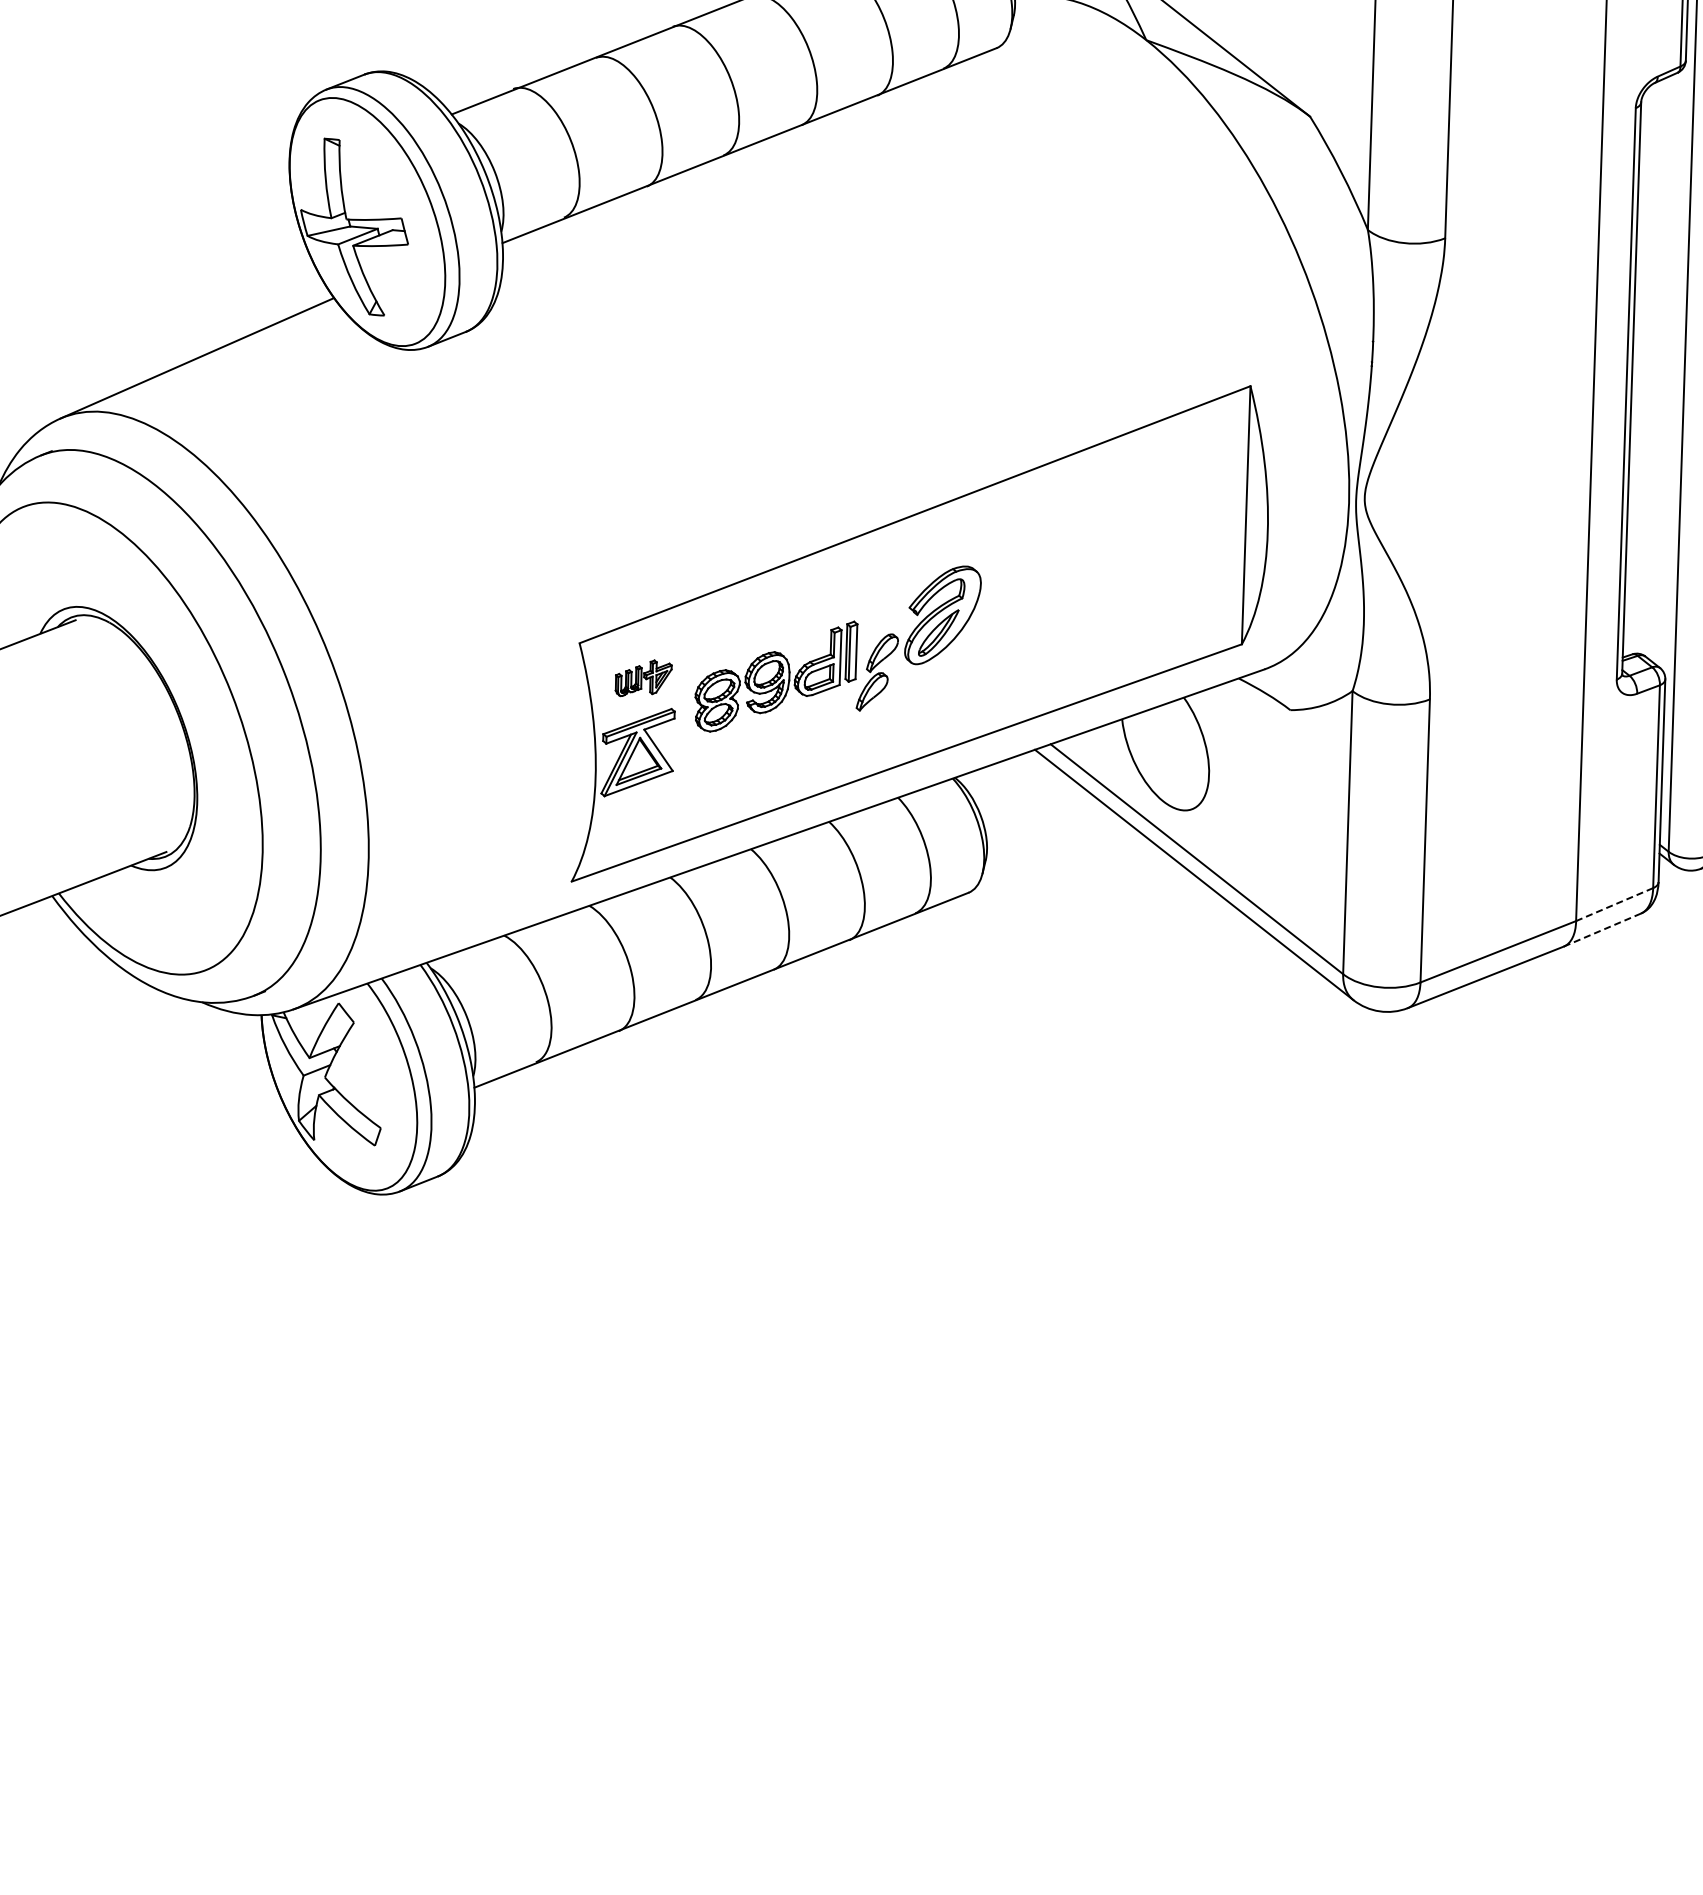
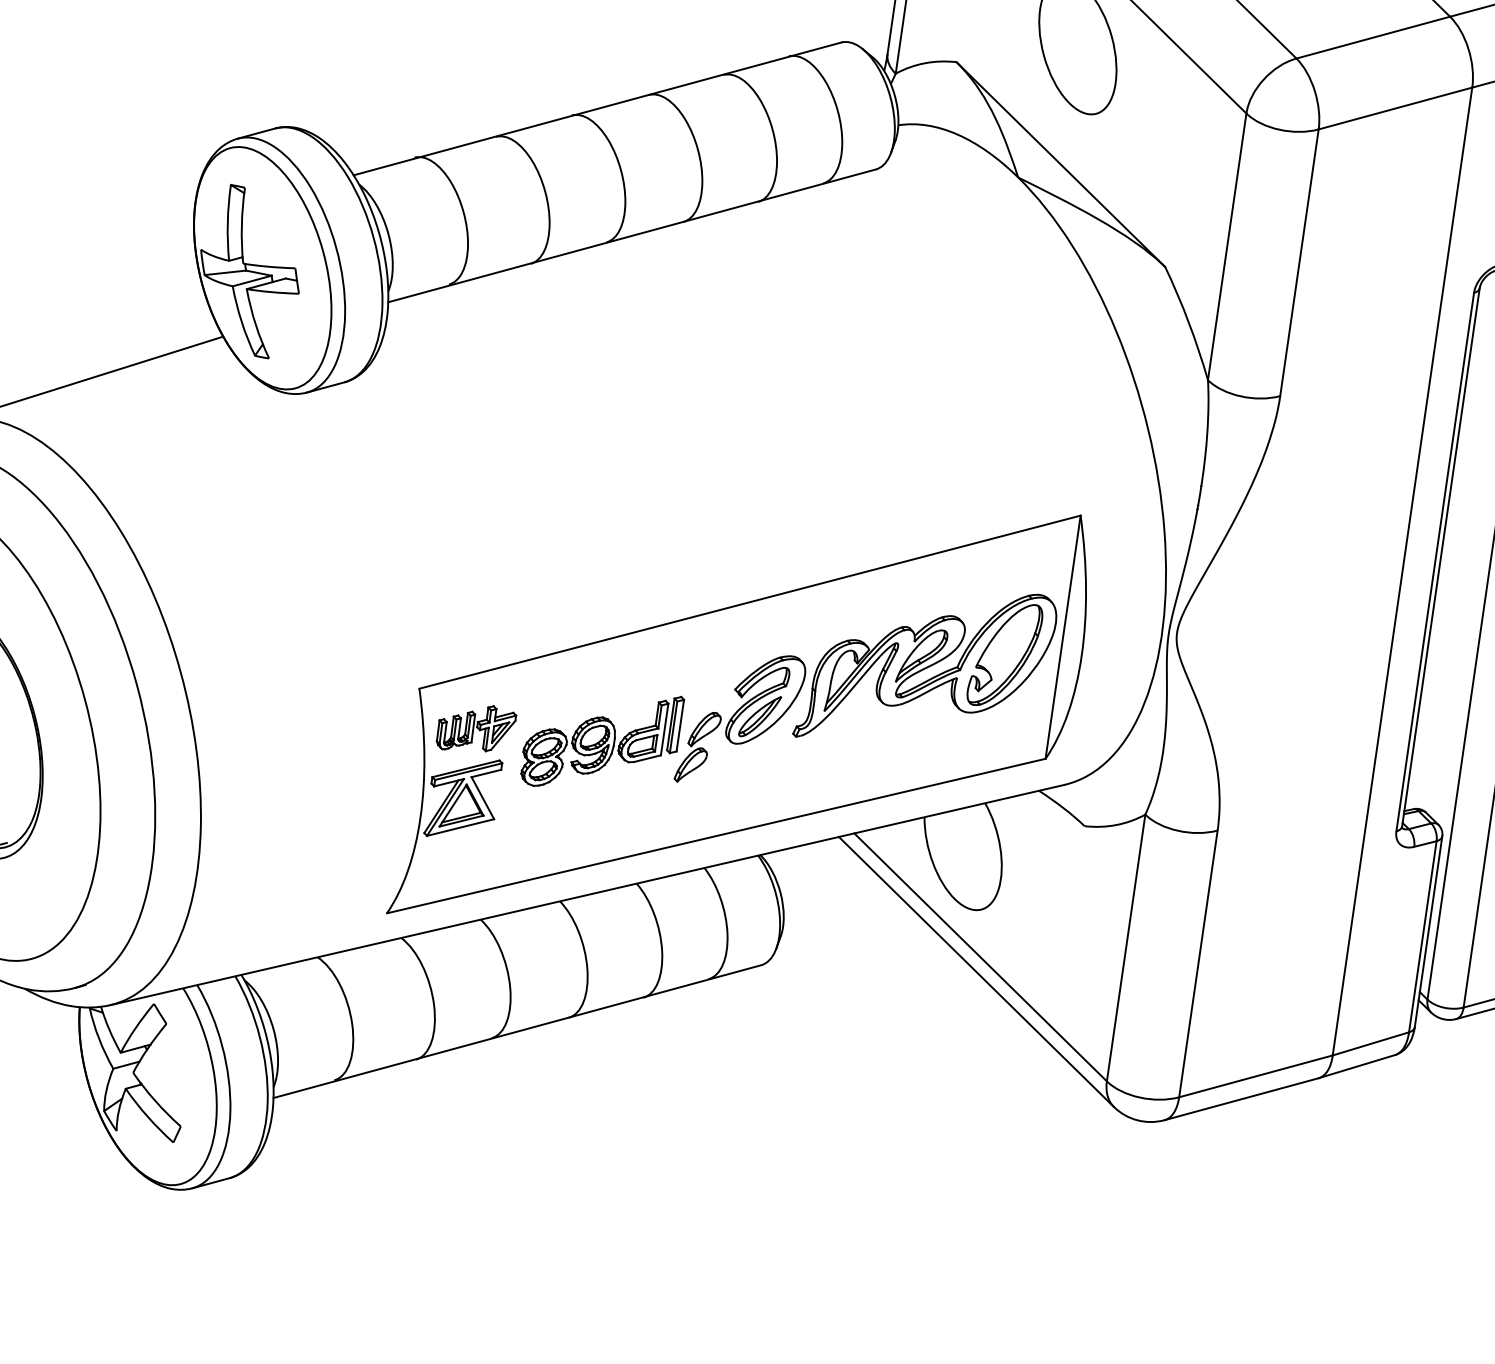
part: (1105, 561) -> (925, 666), added
part: (643, 677) -> (476, 727), size x1.43
line: (1614, 904) -> (1370, 1043), dashed -> solid
line: (1602, 930) -> (1356, 1067), dashed -> solid

